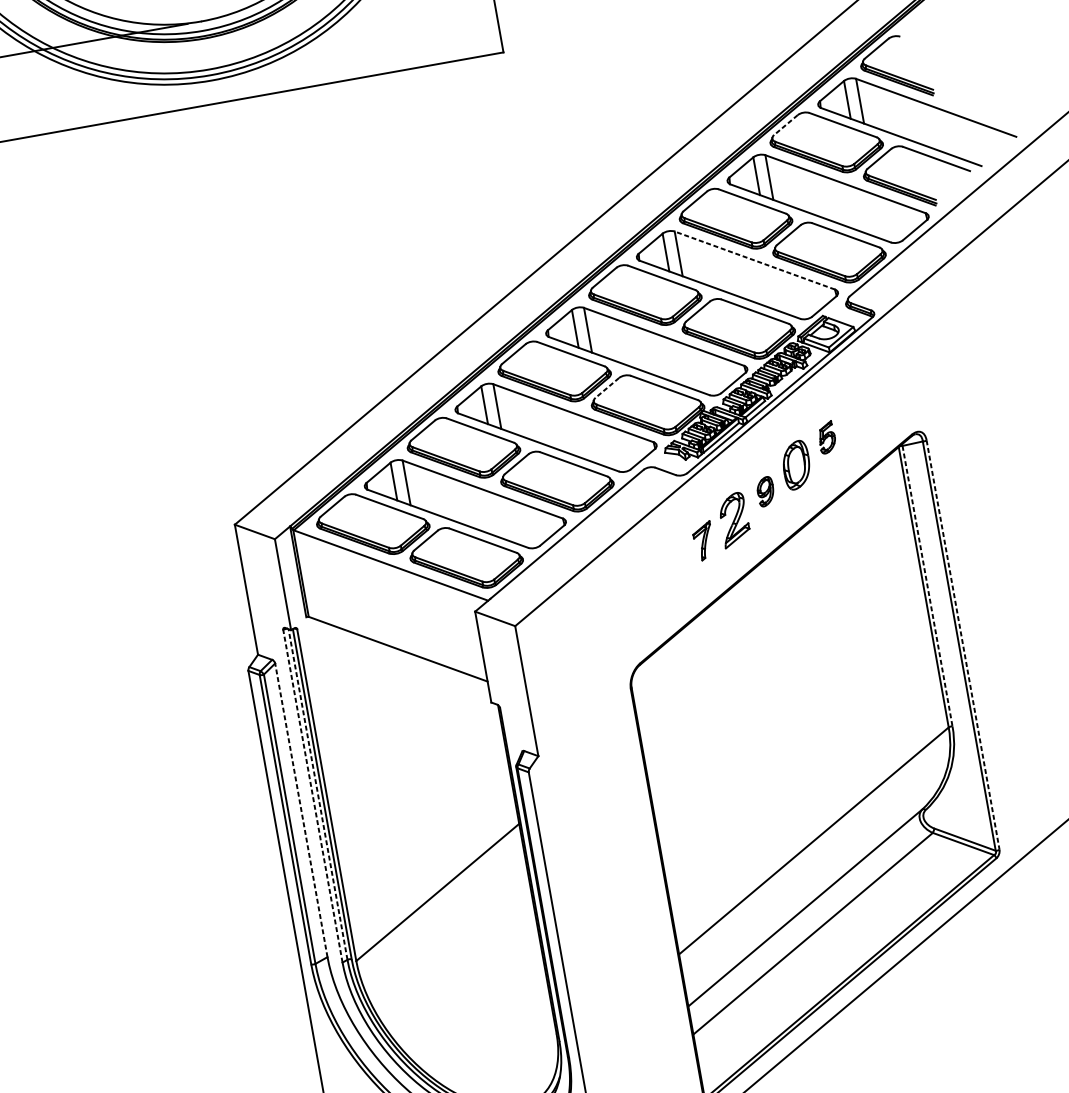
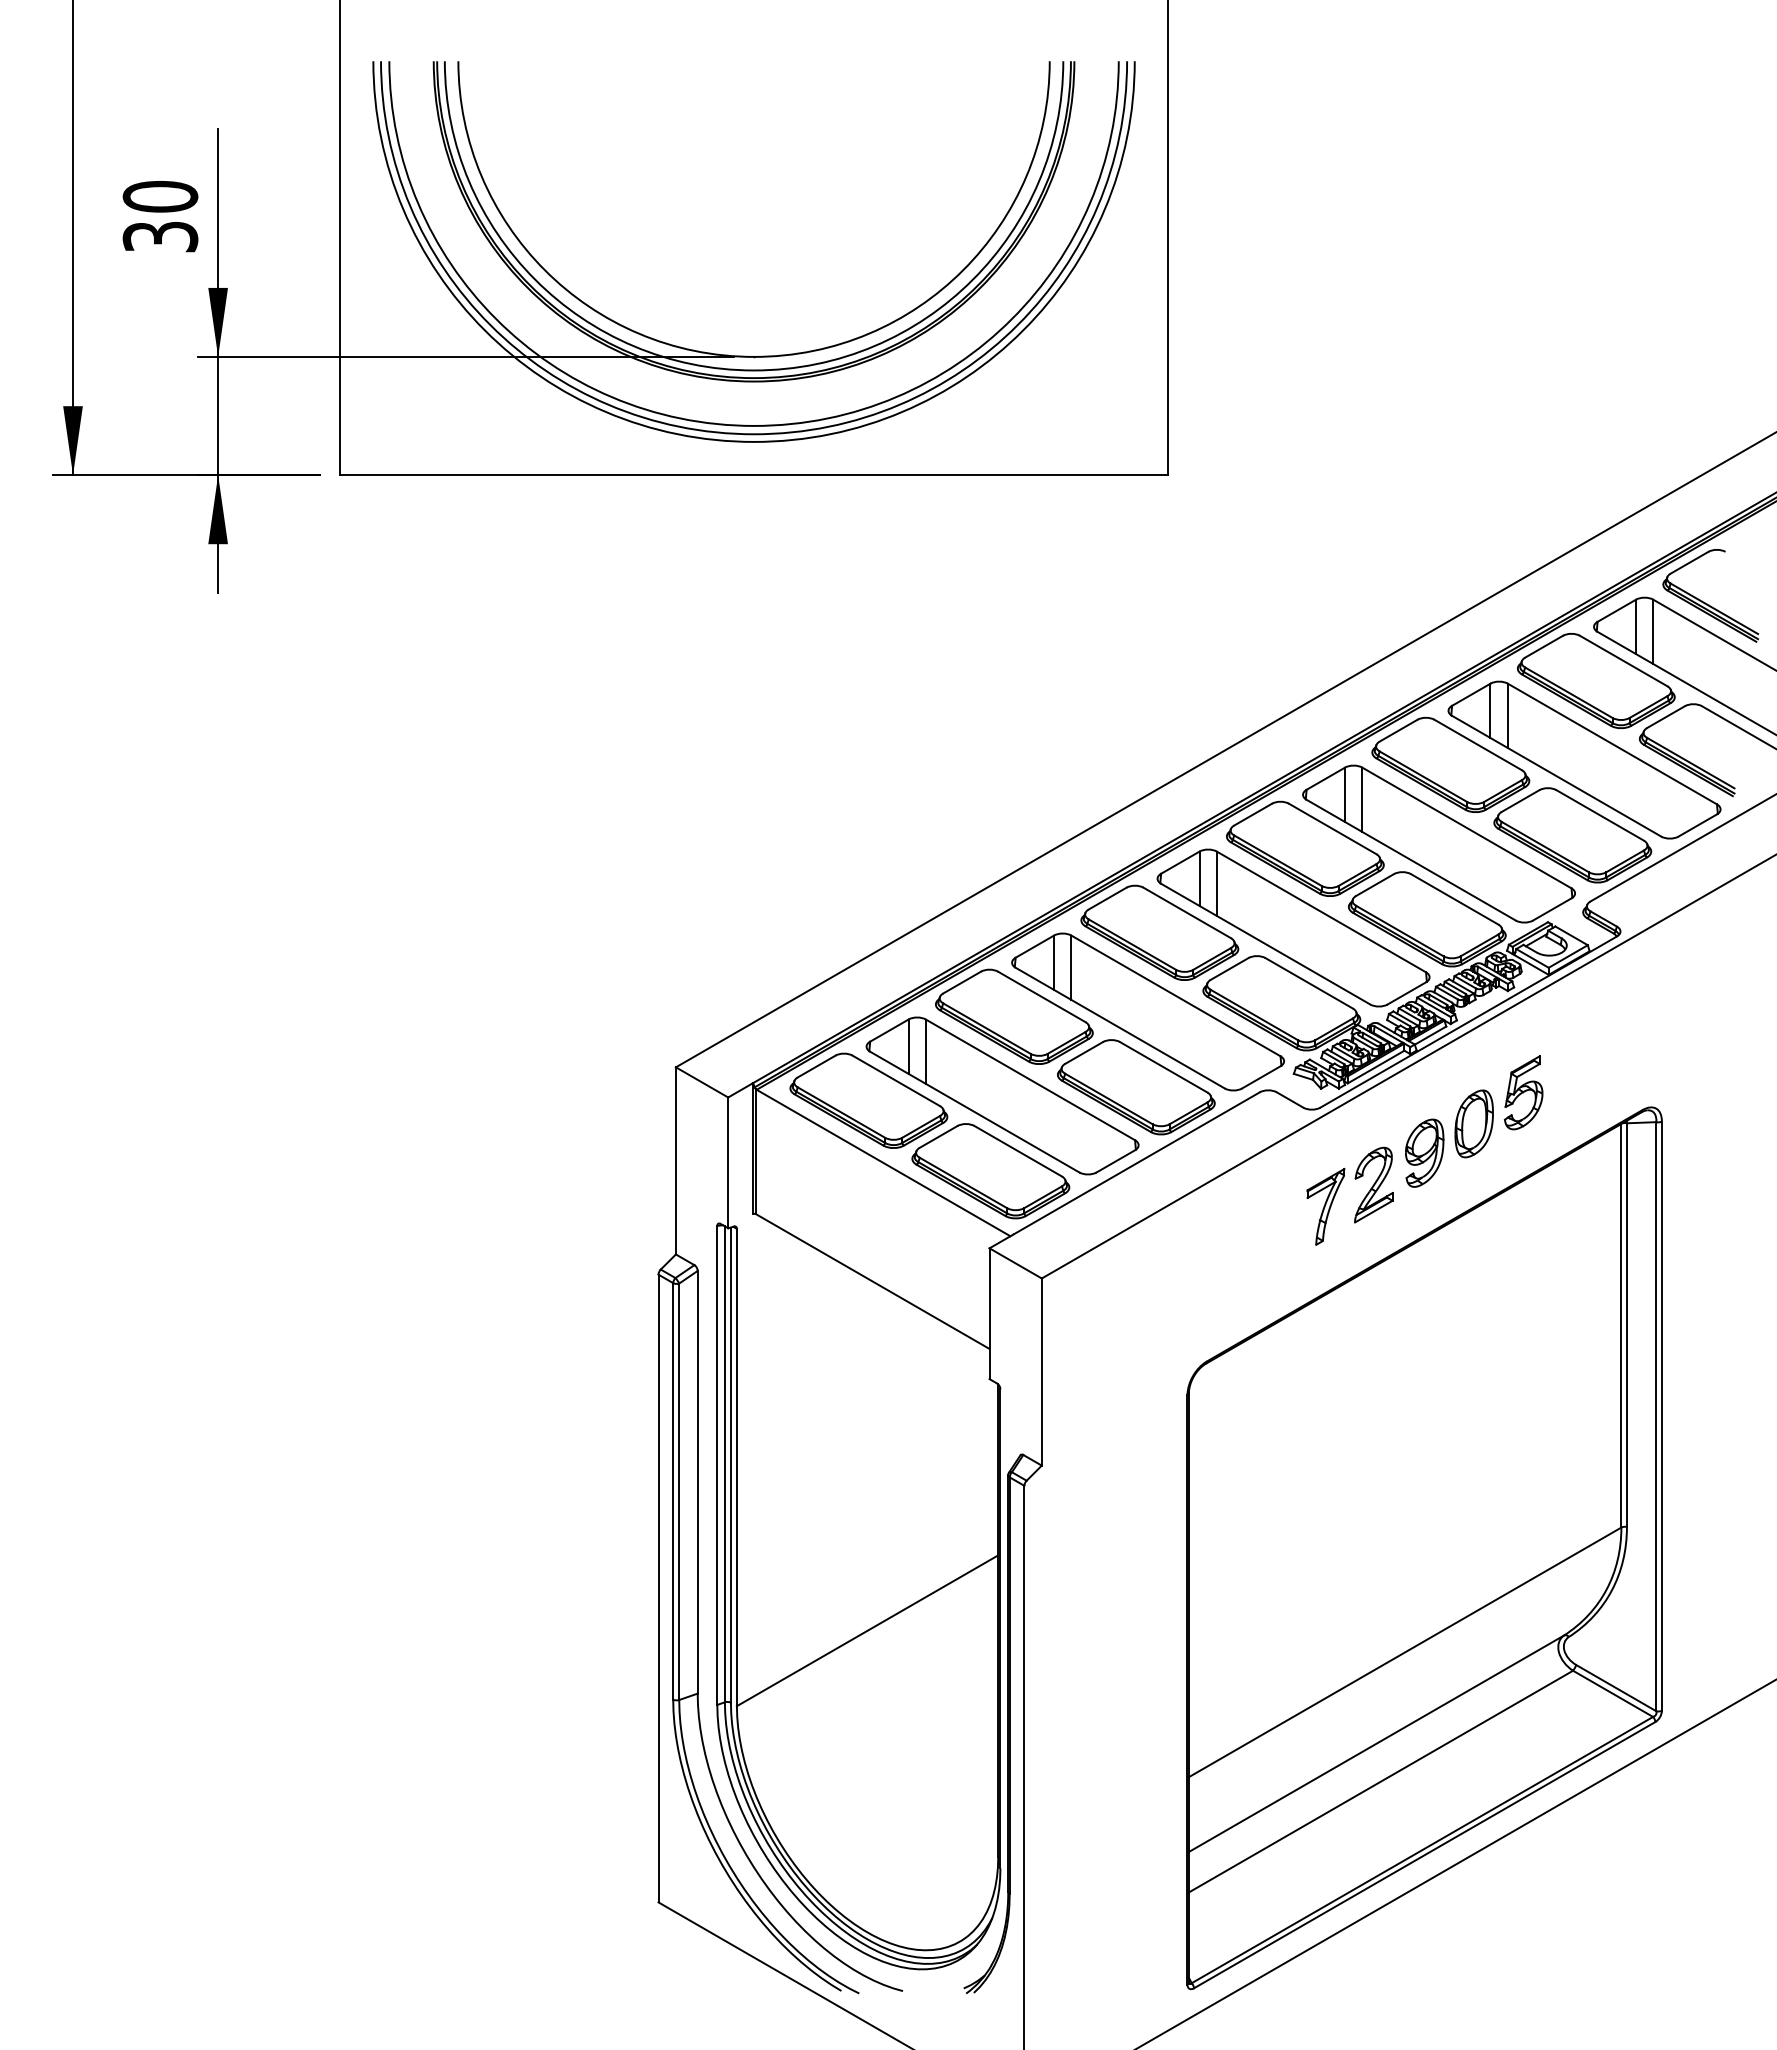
line: (786, 124) -> (1544, 646), dashed -> solid
line: (754, 260) -> (1466, 828), dashed -> solid
line: (607, 388) -> (1229, 969), dashed -> solid
part: (826, 437) -> (1523, 1092), size x1.67
part: (765, 491) -> (1424, 1152), size x1.67
part: (703, 541) -> (1325, 1206), size x1.43
line: (927, 586) -> (1626, 1325), dashed -> solid
line: (962, 645) -> (1661, 1416), dashed -> solid
line: (317, 794) -> (724, 1464), dashed -> solid
line: (313, 796) -> (717, 1465), dashed -> solid
line: (301, 809) -> (697, 1481), dashed -> solid

